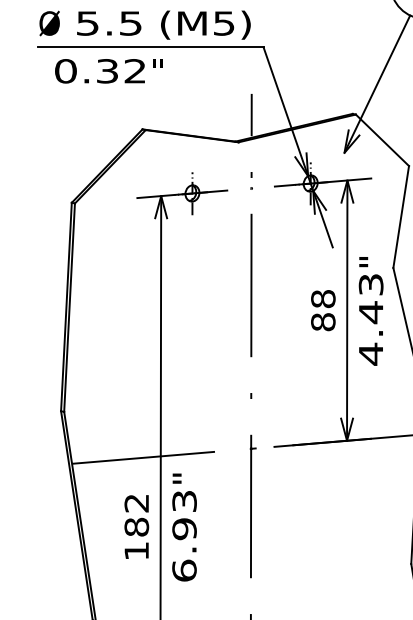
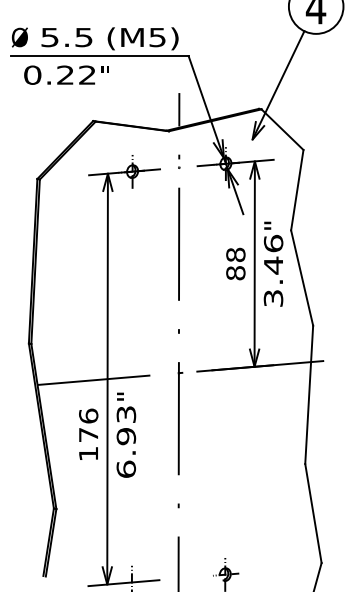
text: (107, 70) -> (65, 74), 0.32 -> 0.22
text: (371, 318) -> (273, 270), 4.43 -> 3.46
text: (136, 515) -> (88, 425), 182 -> 176

